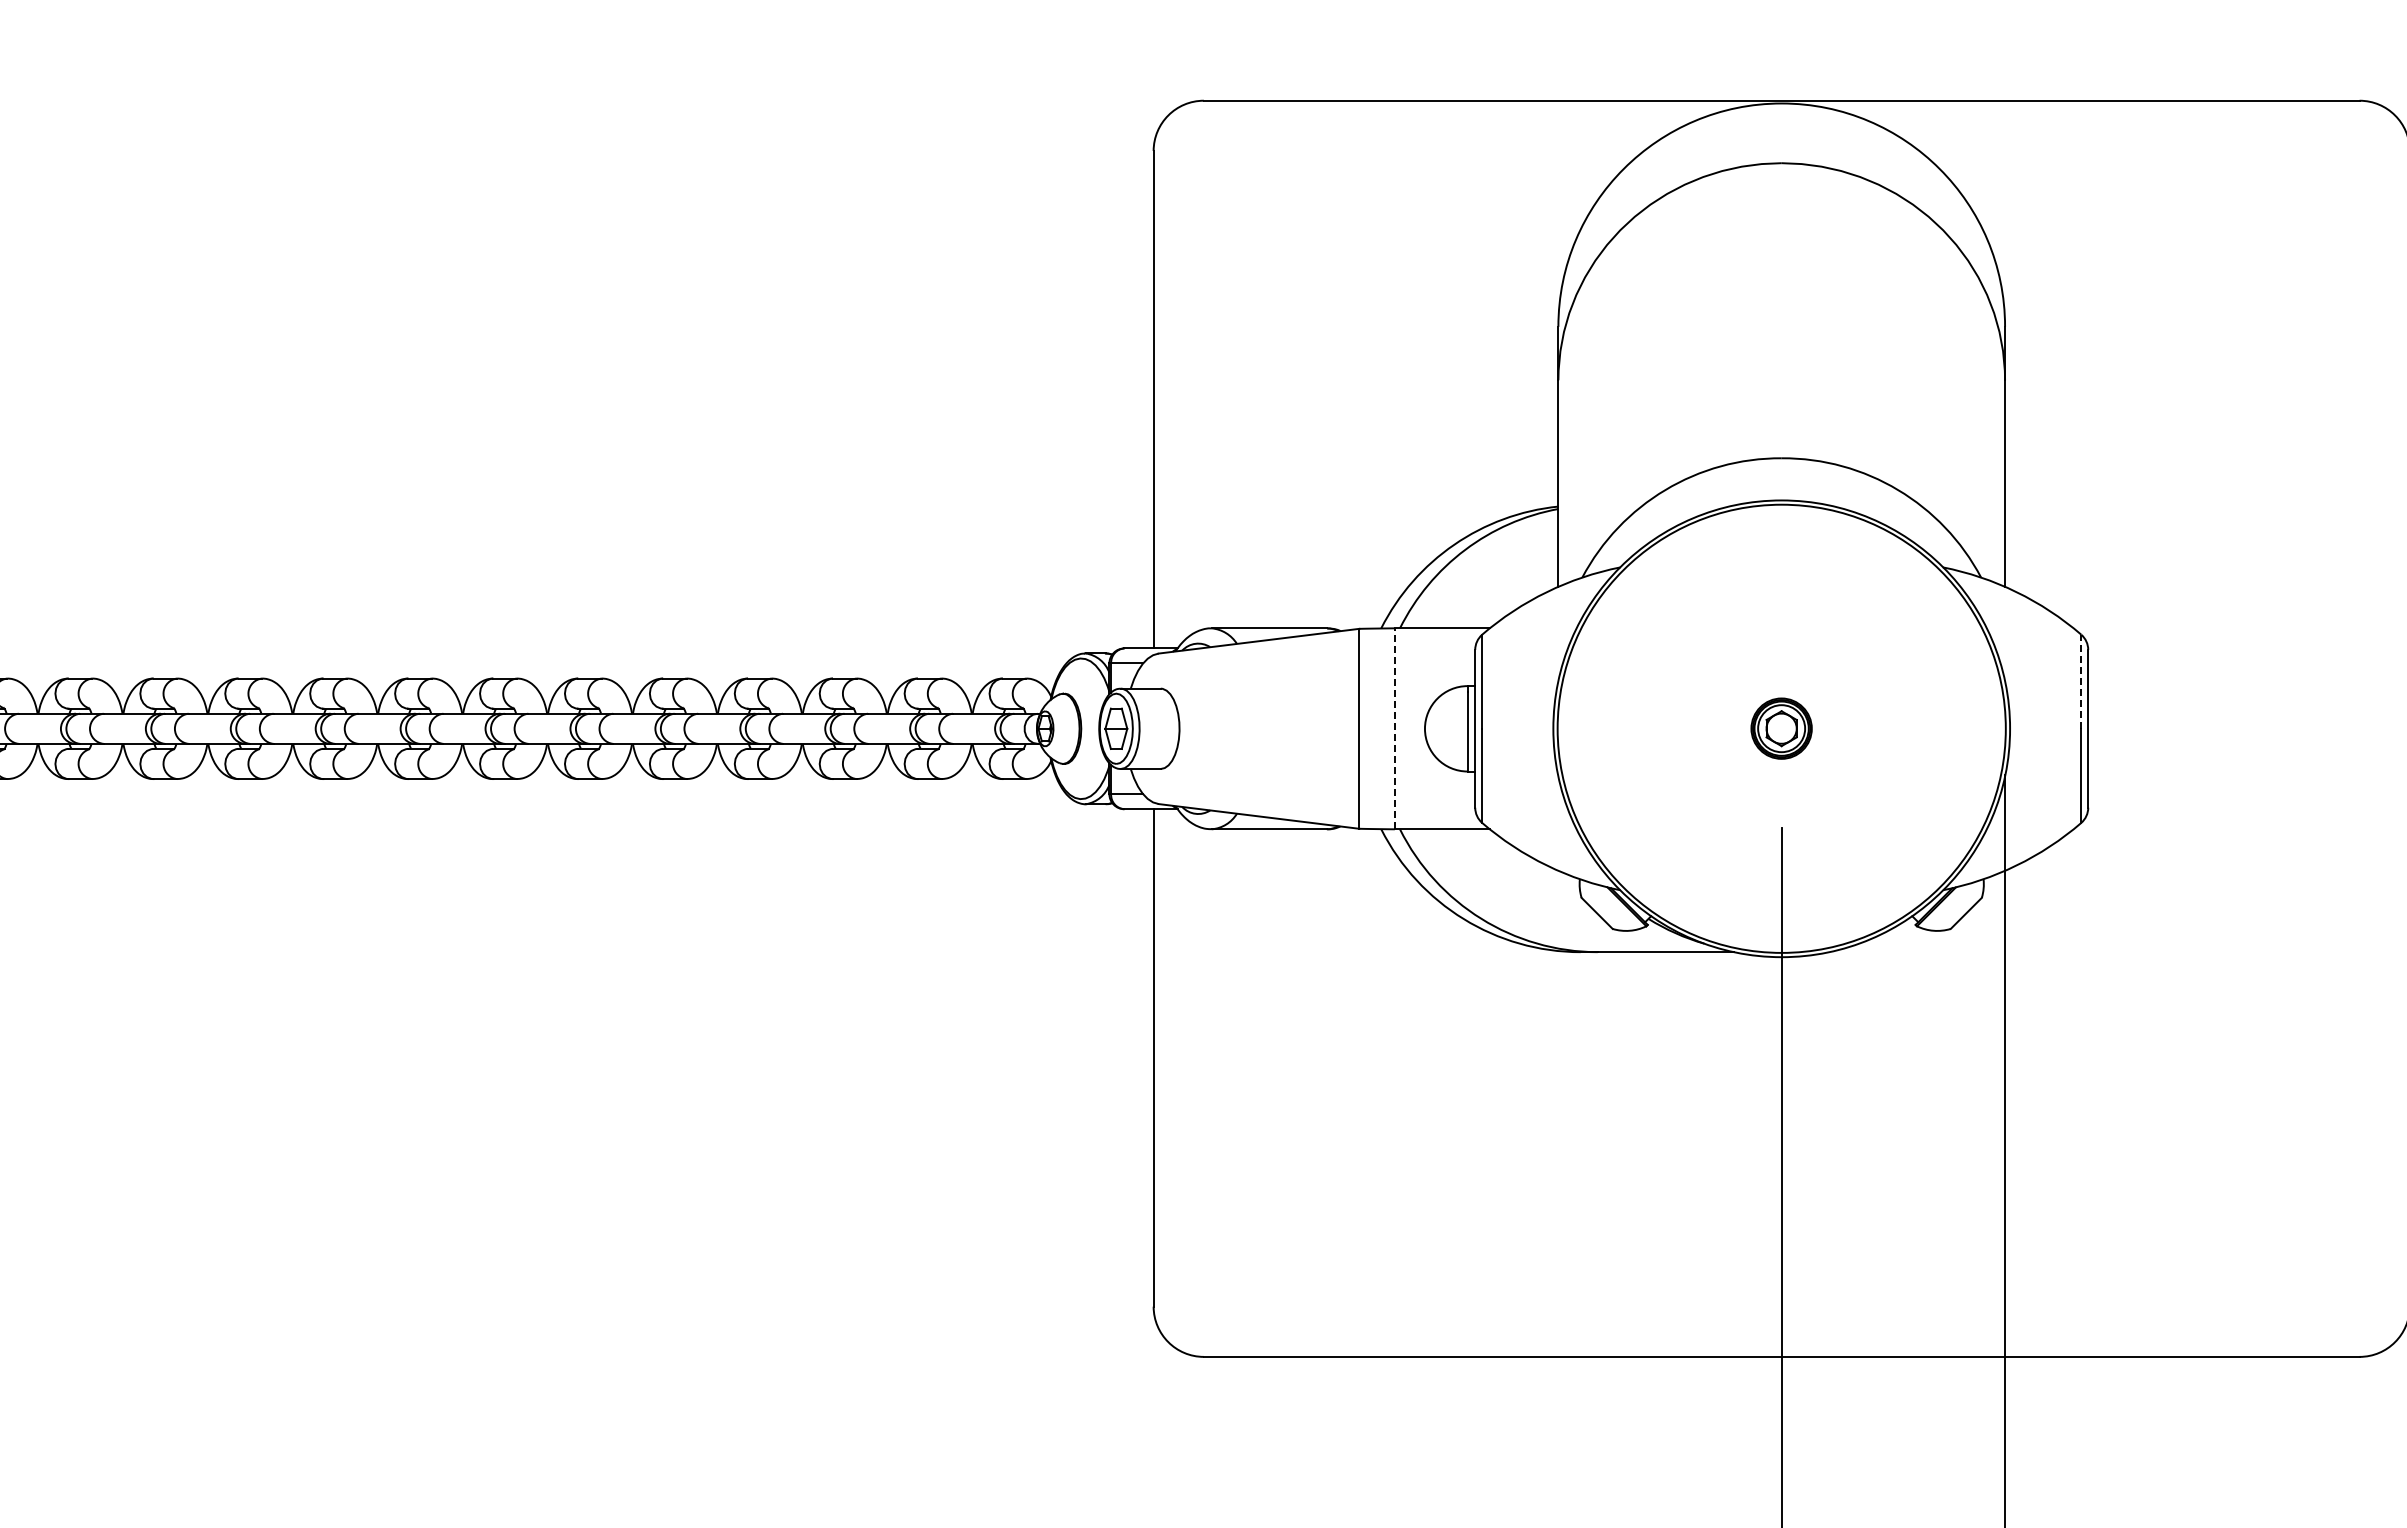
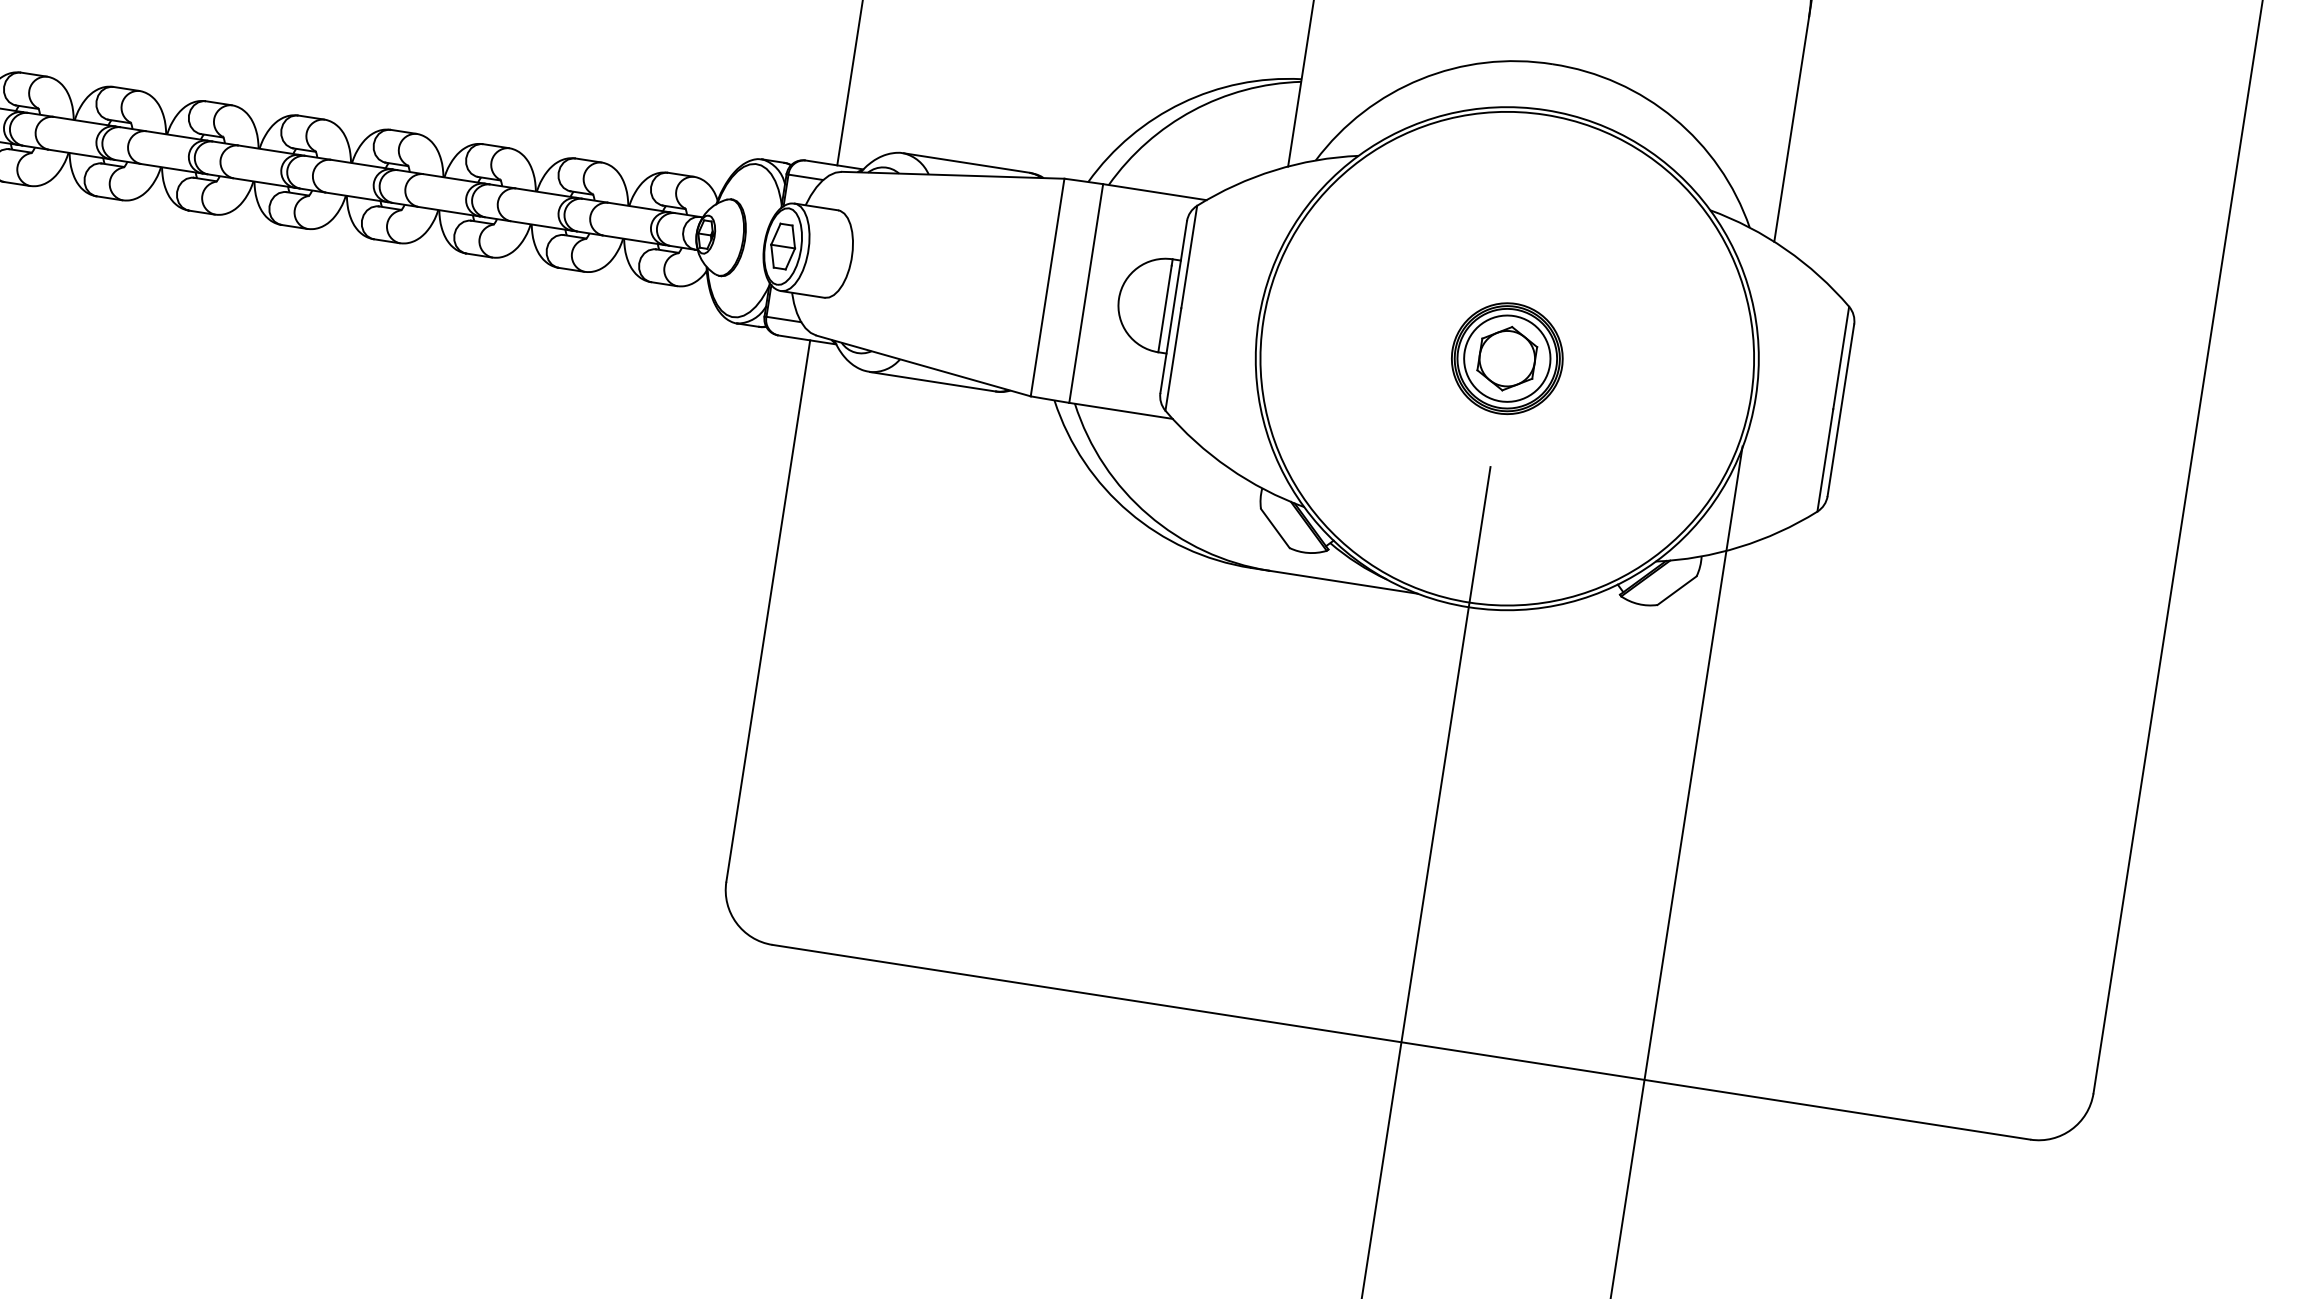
line: (2081, 681) -> (1841, 357), dashed -> solid
line: (1394, 728) -> (1085, 293), dashed -> solid
part: (1781, 728) -> (1507, 358), size x1.67

